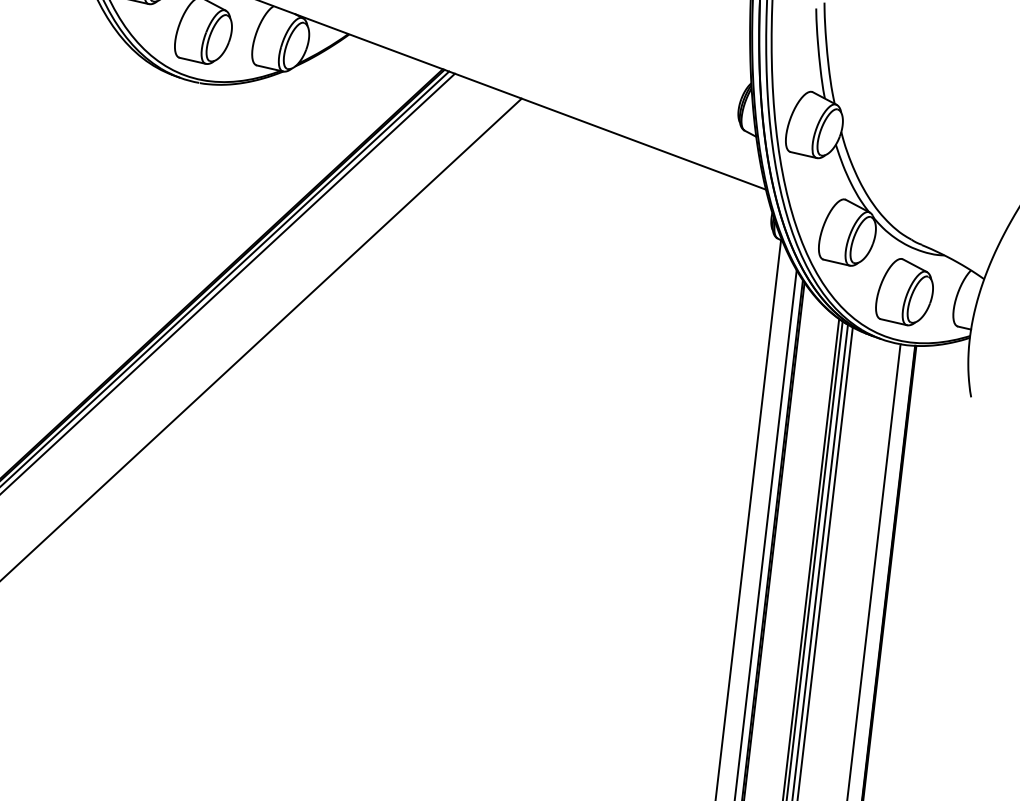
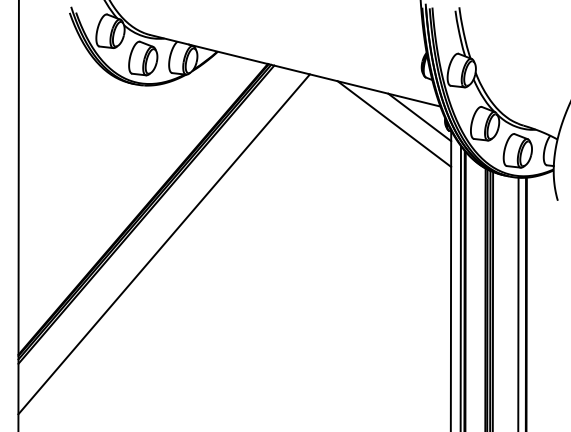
line: (723, 206) -> (419, 117), added
line: (673, 212) -> (394, 123), added

